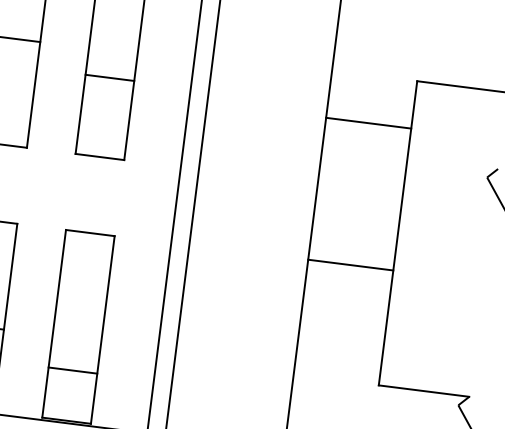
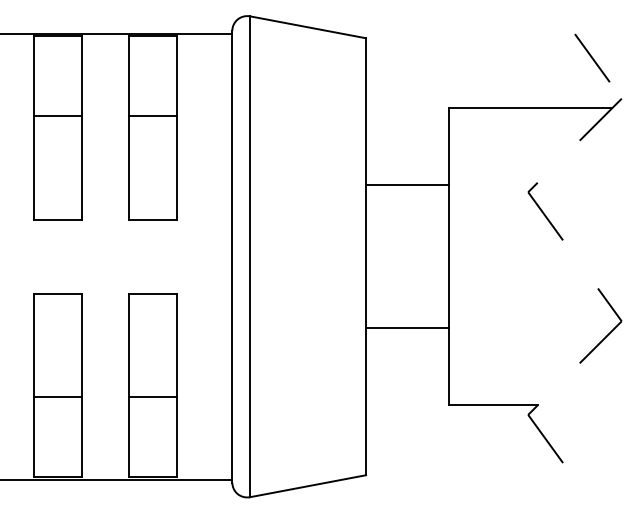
line: (110, 78) -> (153, 116), moved
line: (368, 123) -> (407, 185), moved
line: (350, 265) -> (407, 328), moved
line: (73, 370) -> (153, 397), moved

